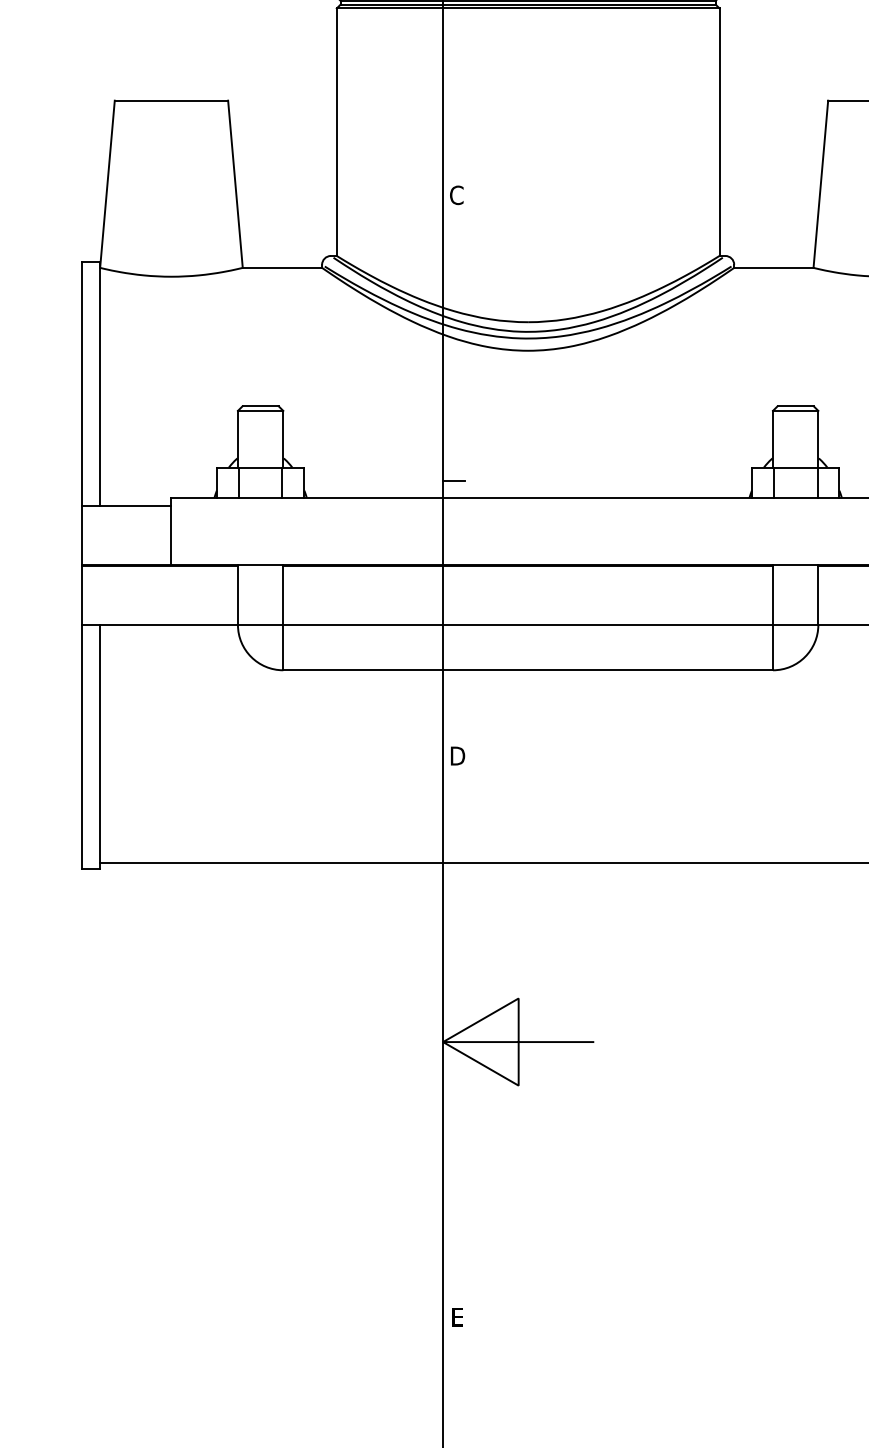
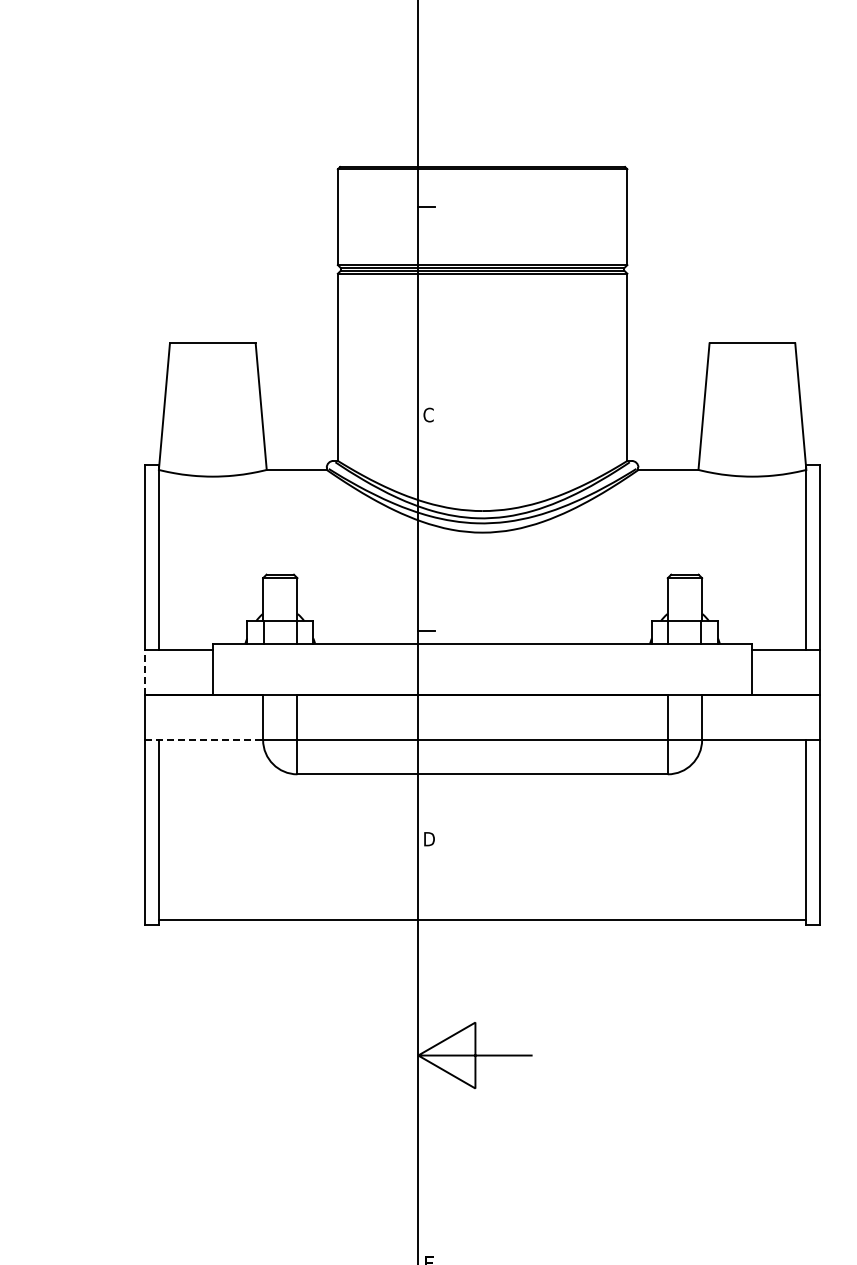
line: (82, 534) -> (145, 671), solid -> dashed
line: (160, 625) -> (204, 740), solid -> dashed

